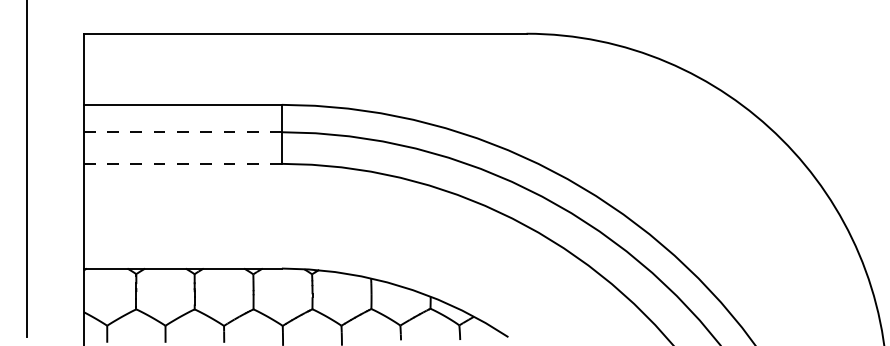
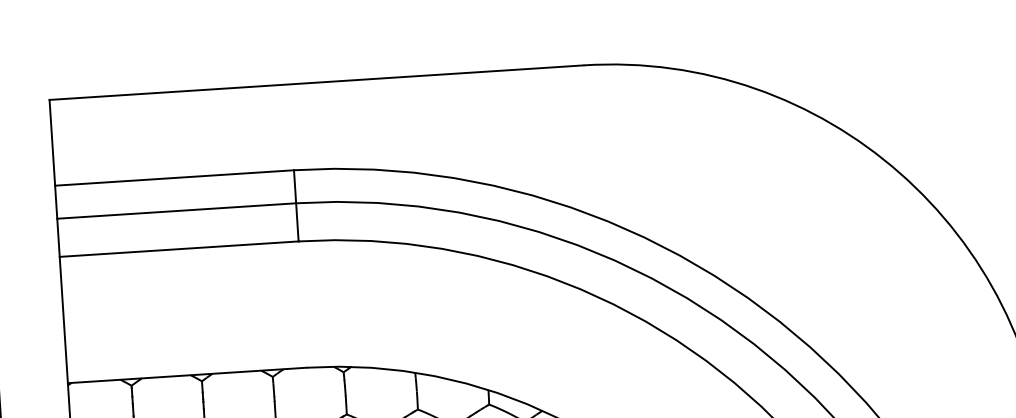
line: (182, 132) -> (176, 211), dashed -> solid
line: (182, 163) -> (178, 248), dashed -> solid

